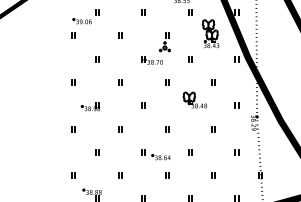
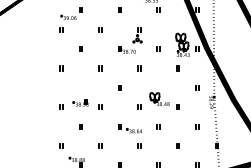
part: (210, 33) -> (182, 44), moved
part: (194, 100) -> (159, 99), moved
part: (90, 106) -> (80, 102), moved

